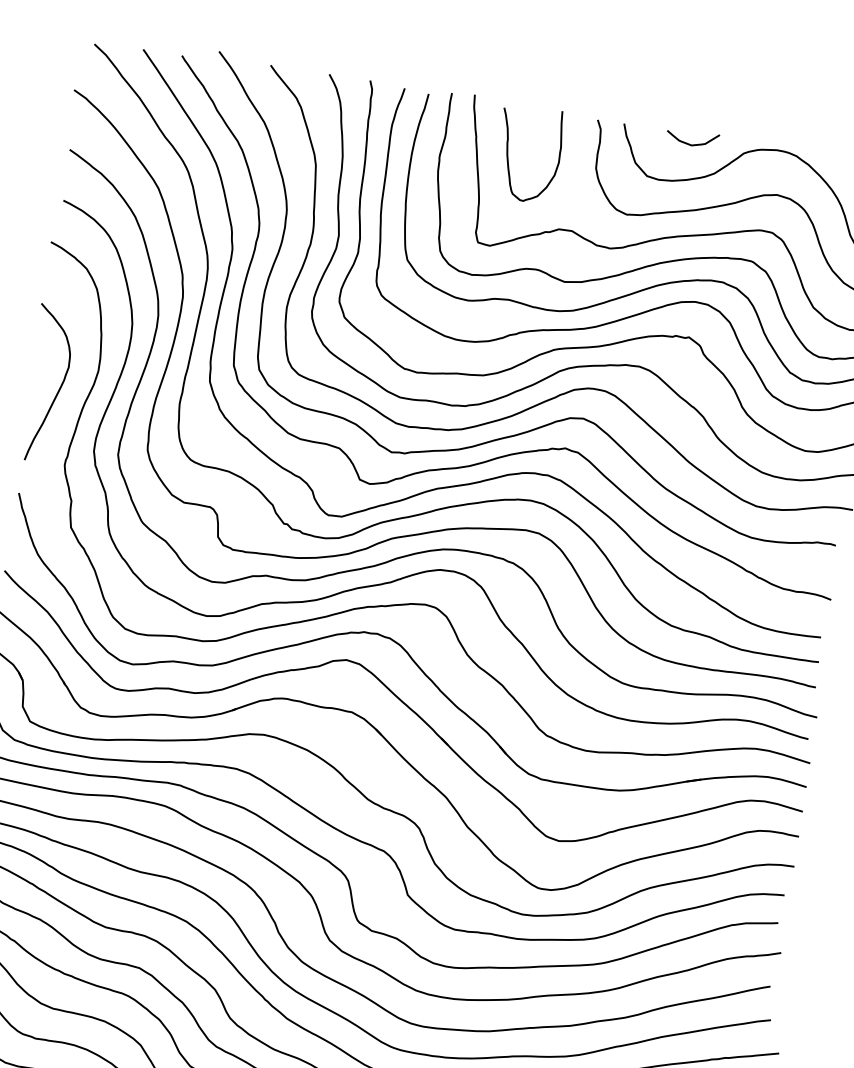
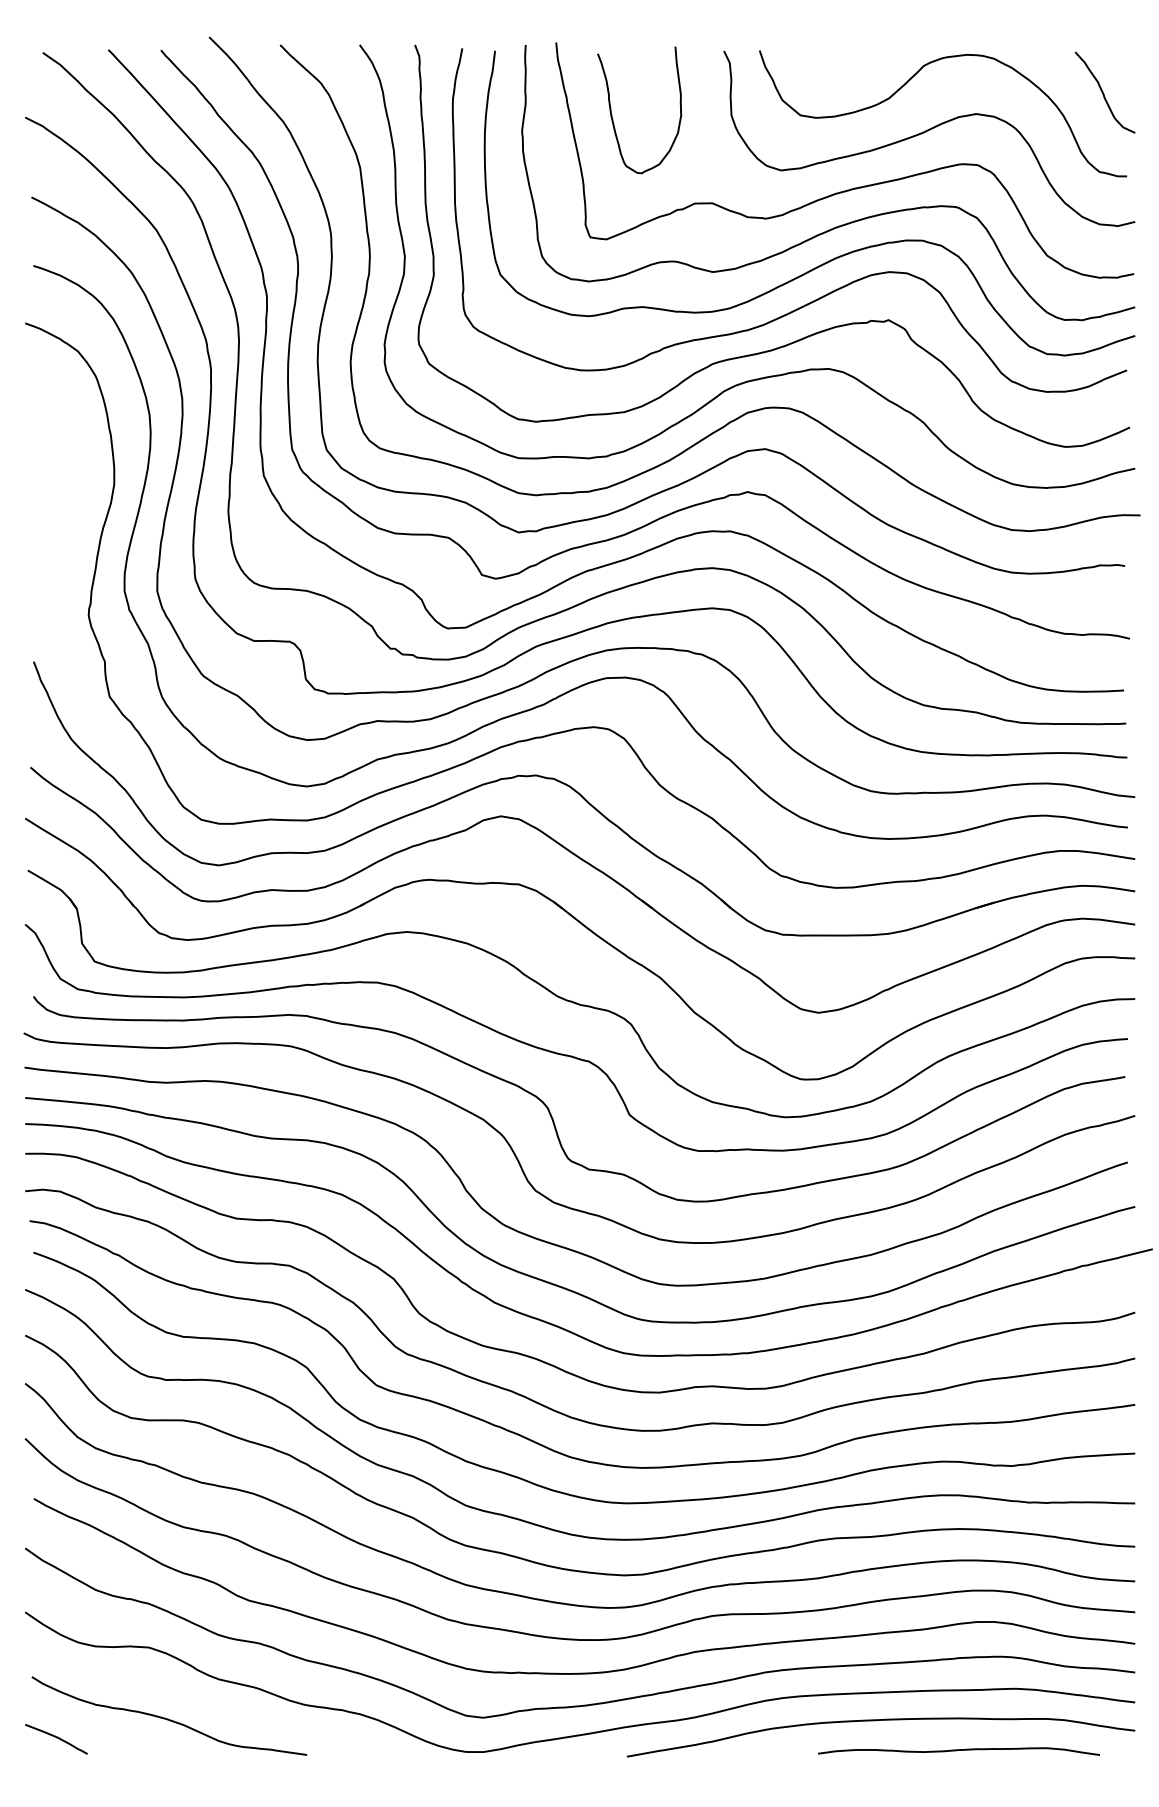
curve: (688, 143) -> (848, 63), removed
curve: (58, 389) -> (65, 516), removed

